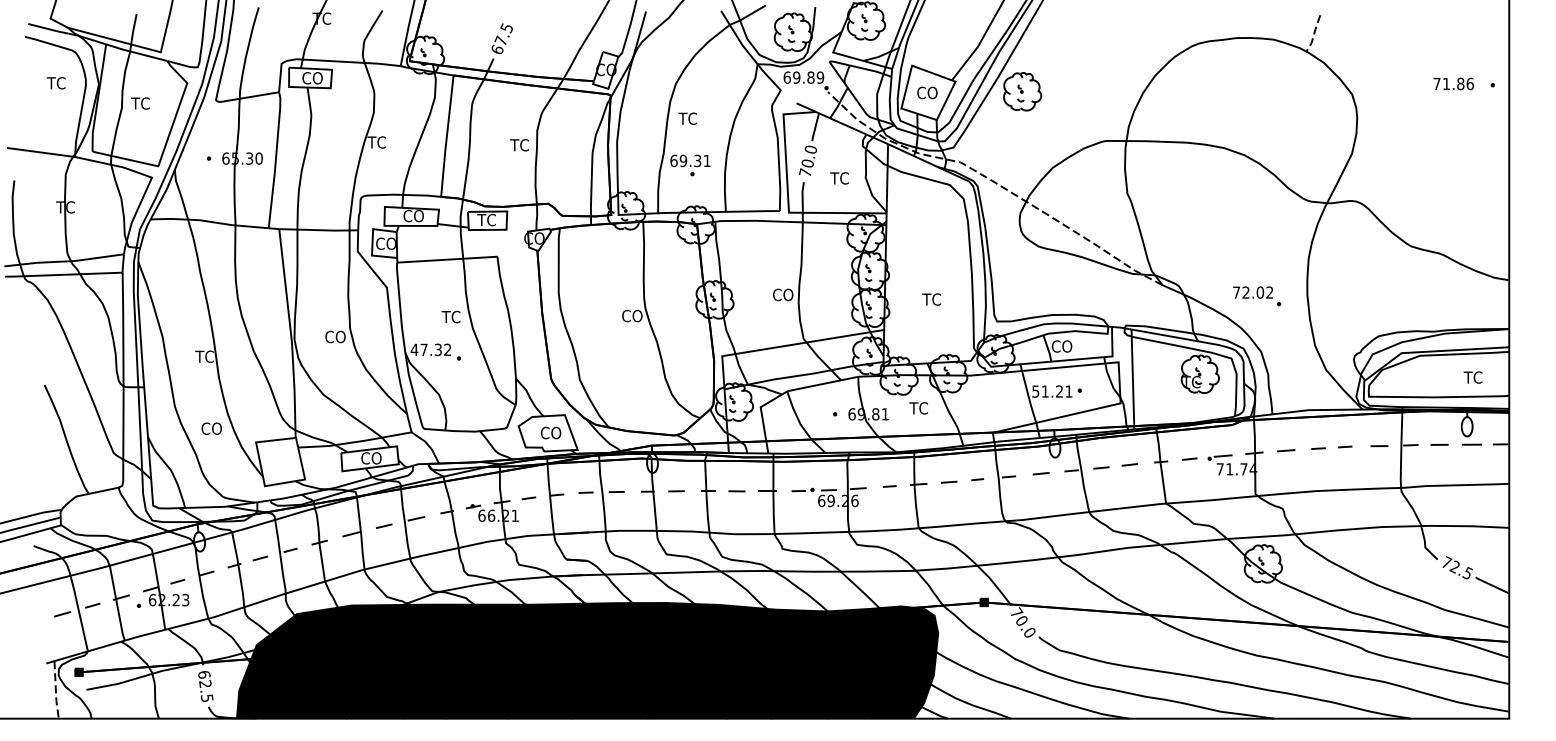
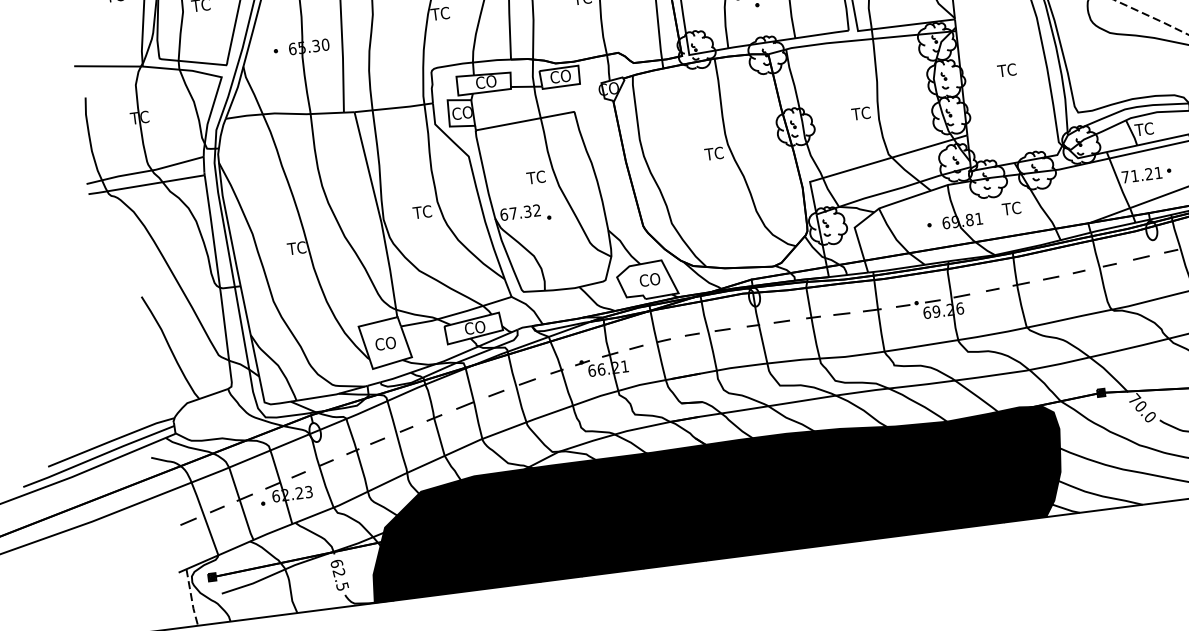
text: (487, 219) -> (559, 76), TC -> CO
text: (782, 294) -> (861, 113), CO -> TC
text: (931, 299) -> (1006, 70), moved
text: (631, 315) -> (714, 153), CO -> TC
text: (334, 336) -> (422, 211), CO -> TC
text: (1061, 346) -> (1145, 129), CO -> TC
text: (414, 349) -> (503, 214), 47.32 -> 67.32
text: (1035, 391) -> (1125, 177), 51.21 -> 71.21
text: (211, 428) -> (385, 343), moved

